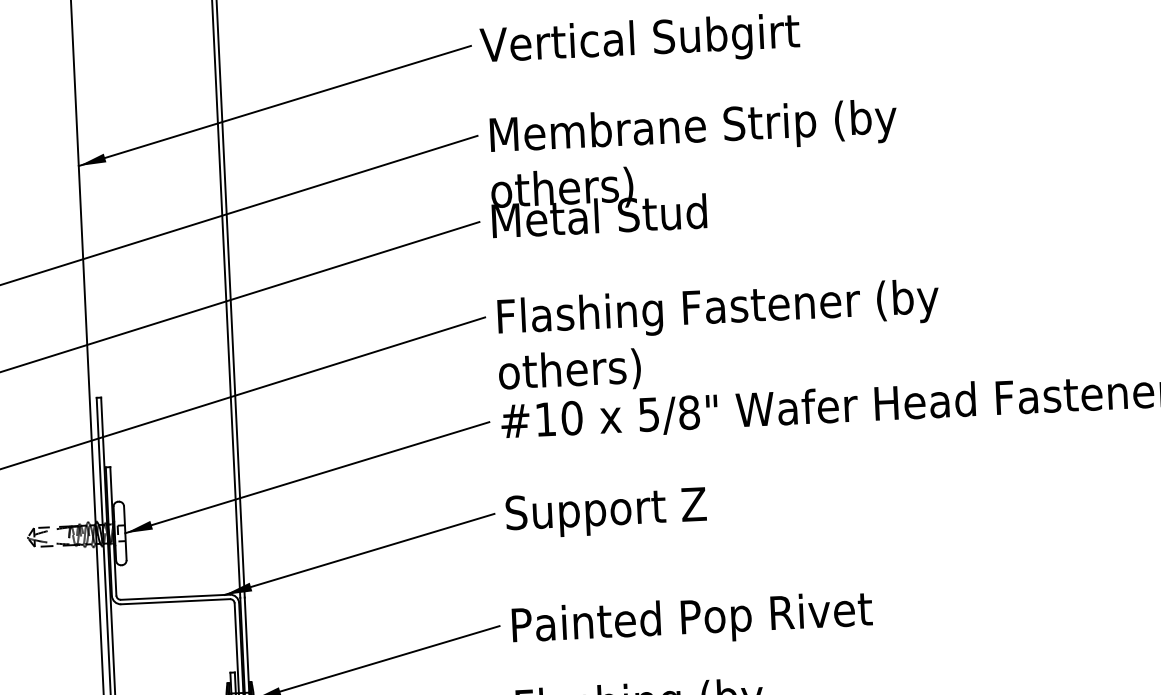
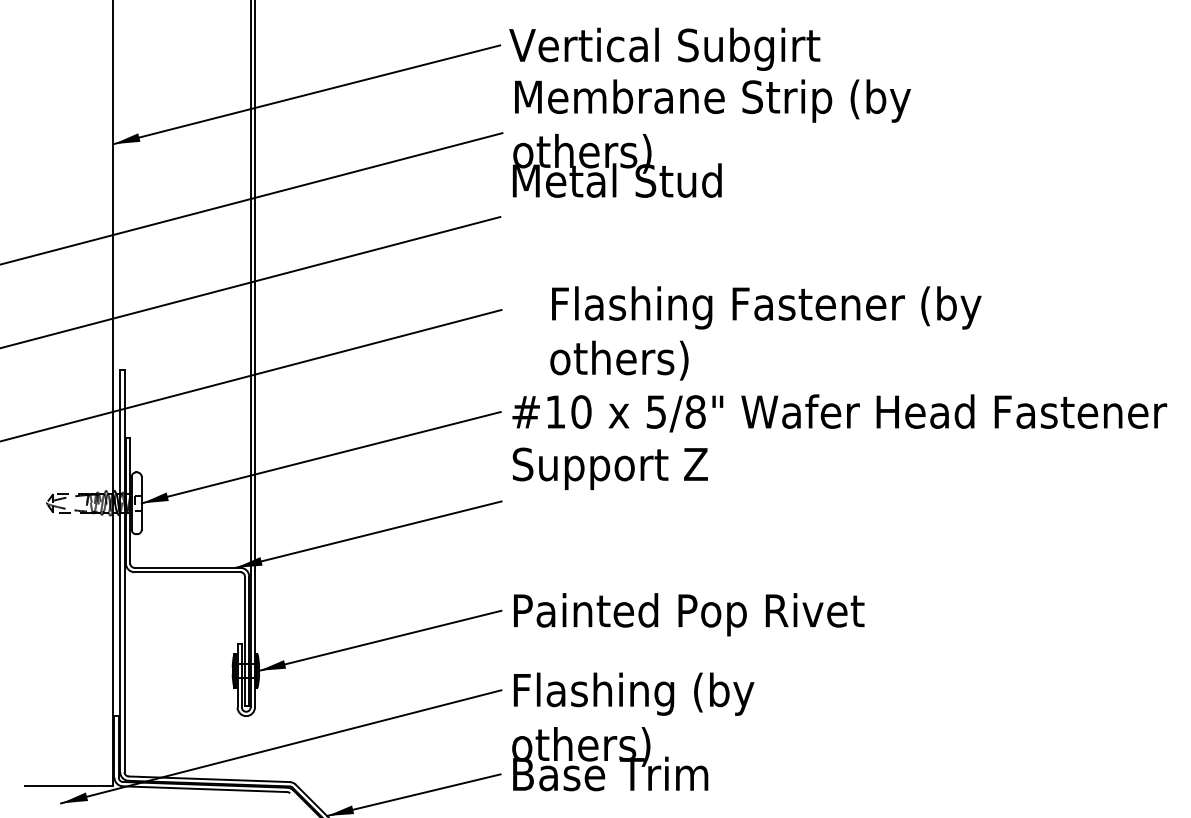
text: (694, 168) -> (711, 138), moved
text: (718, 336) -> (765, 333), moved
text: (605, 512) -> (609, 468), moved

